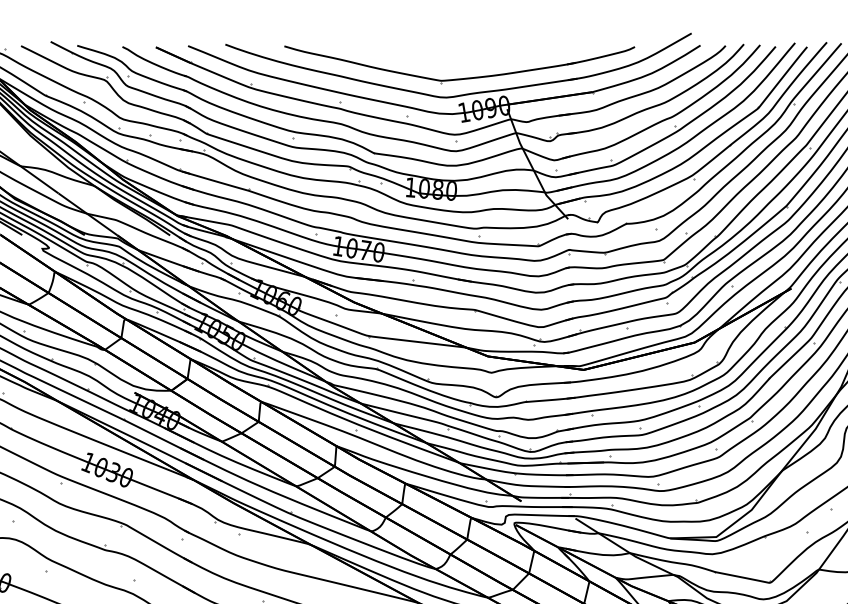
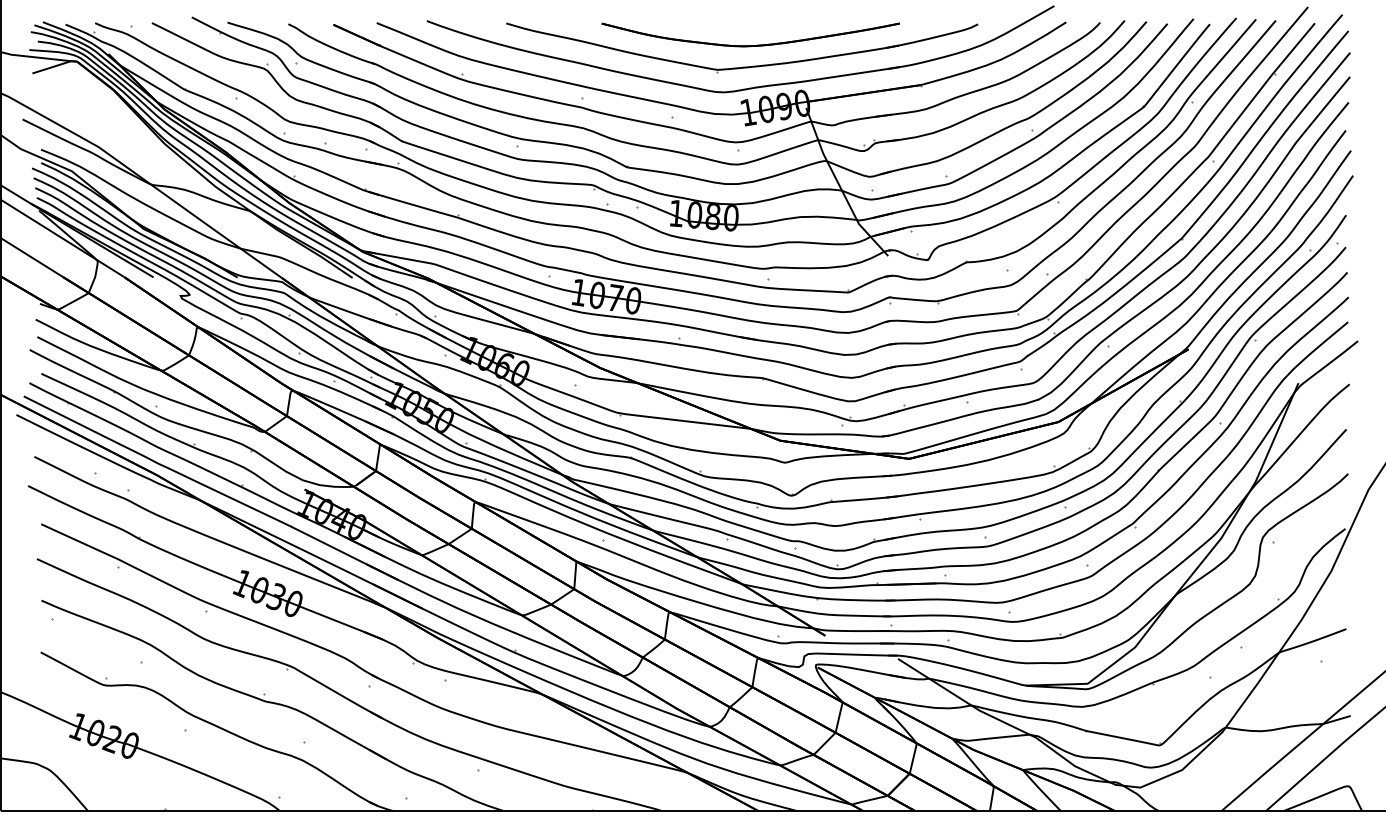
part: (465, 62) -> (750, 45), added

